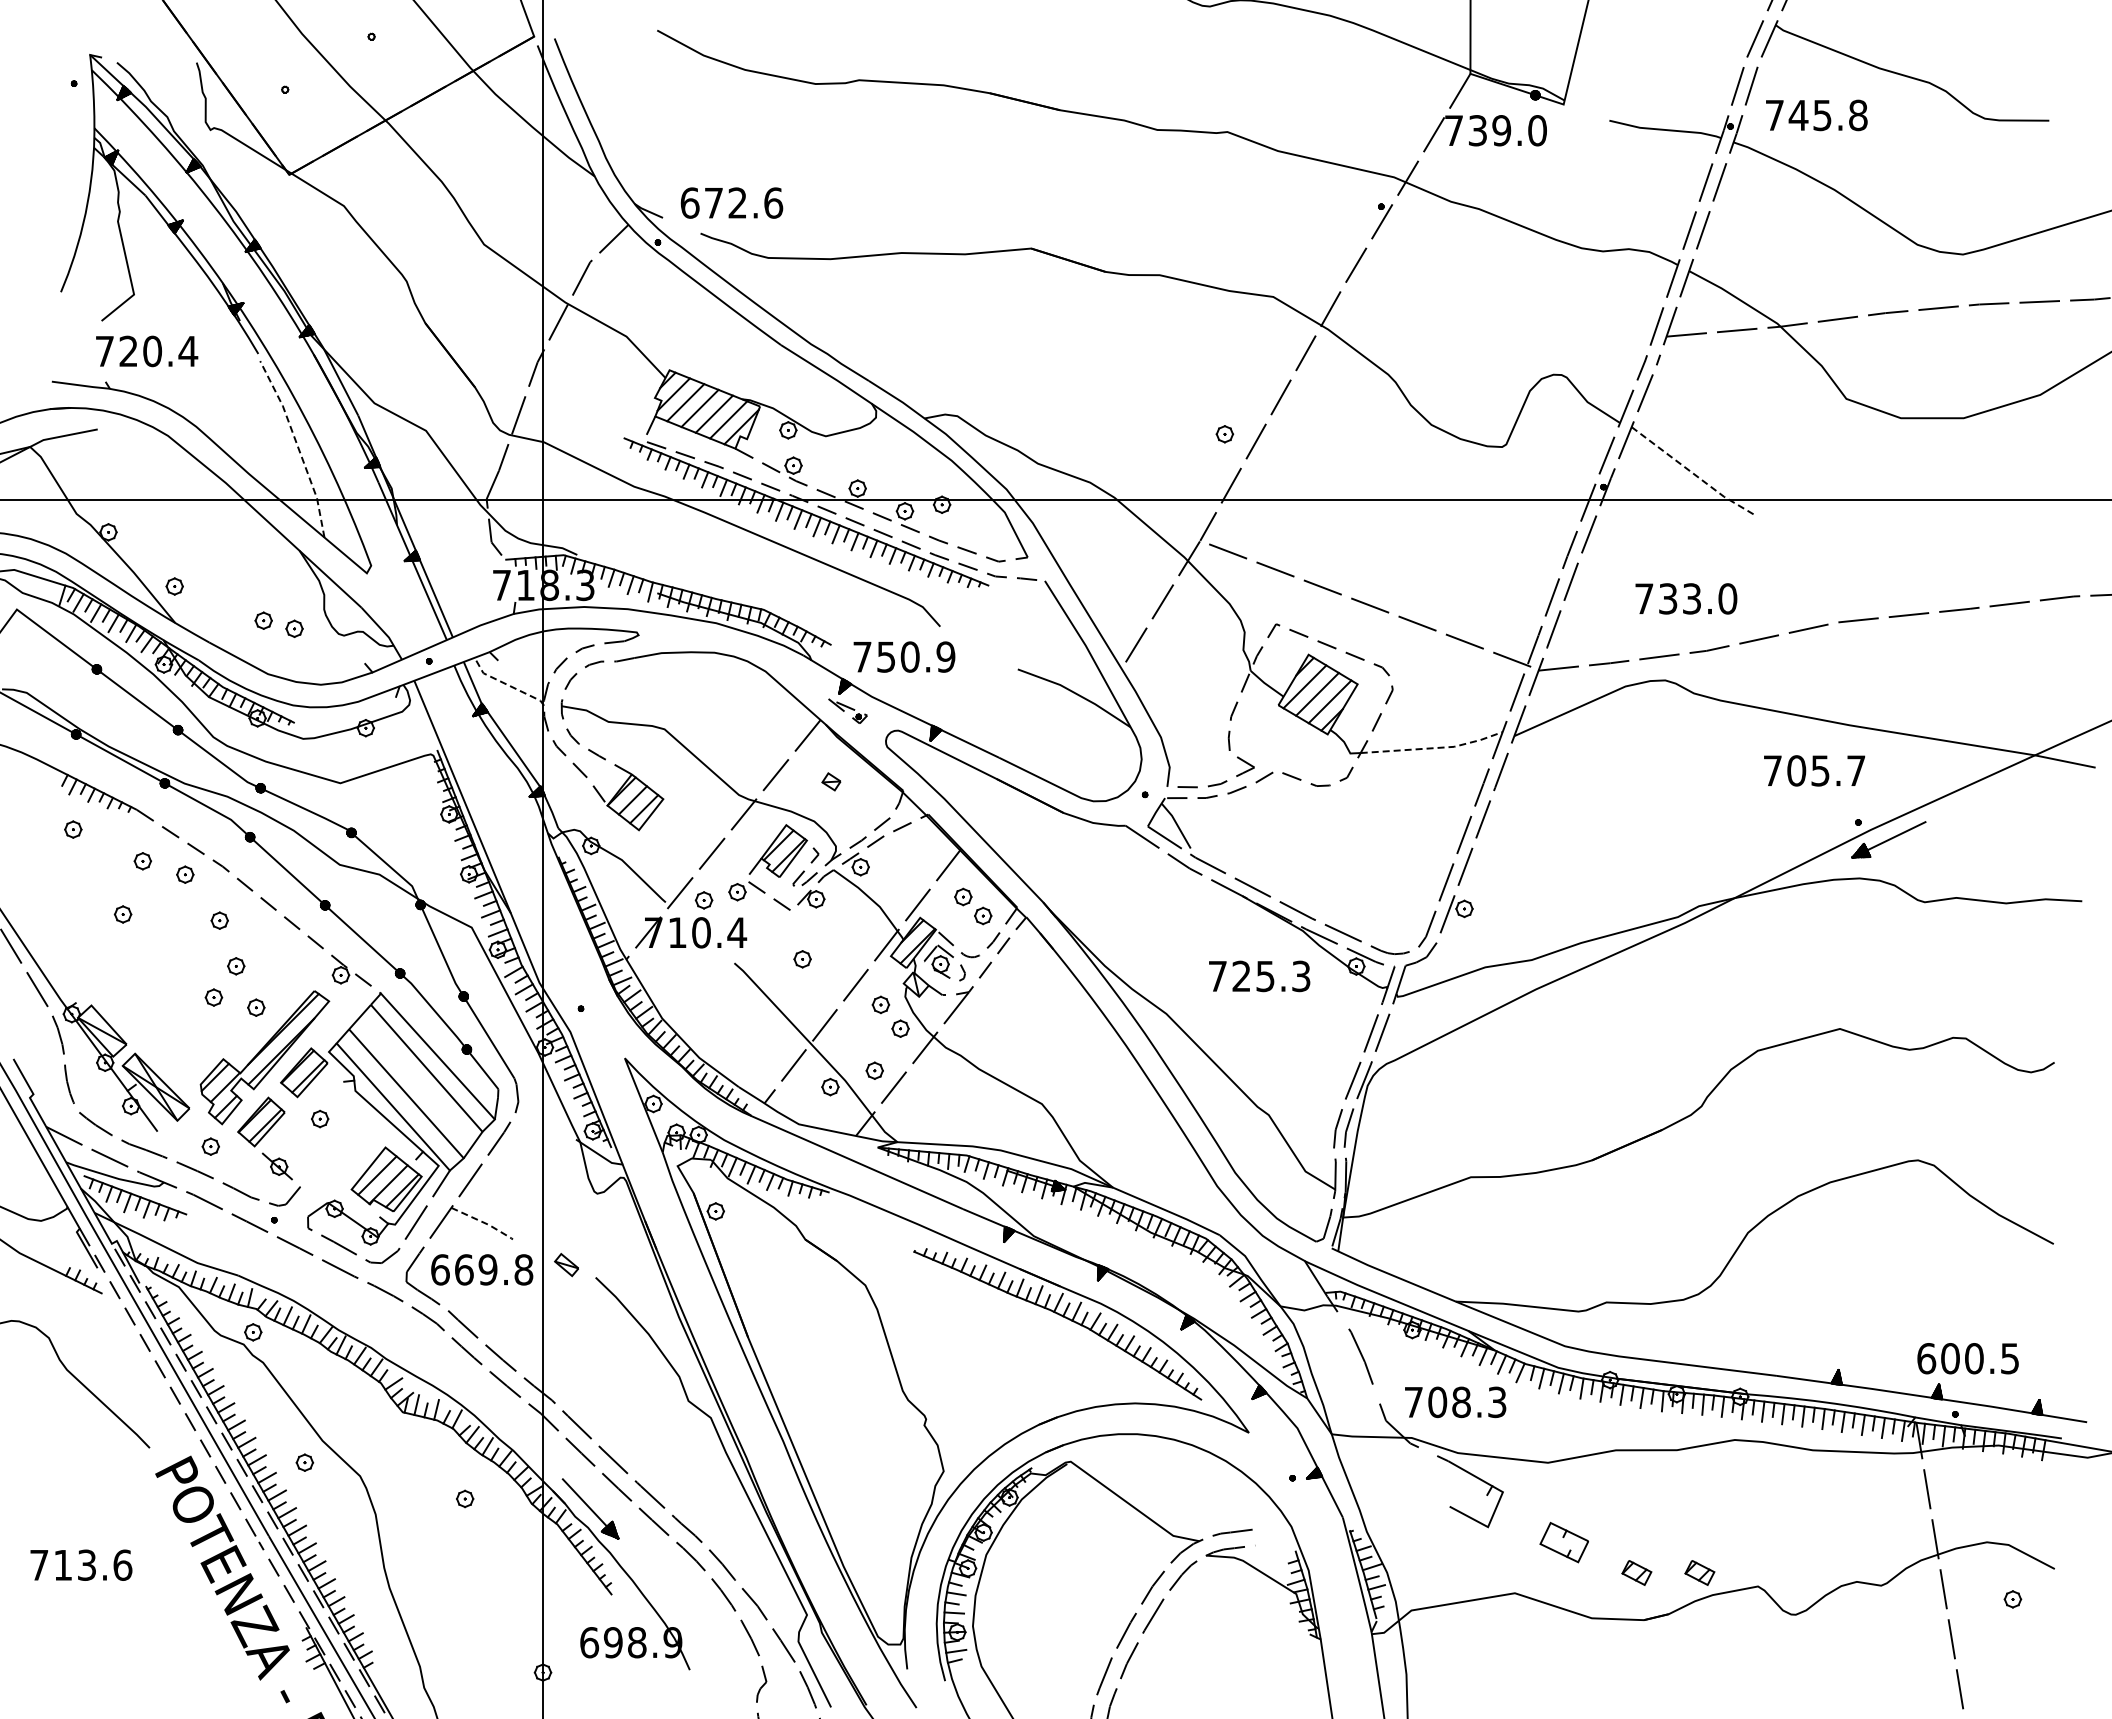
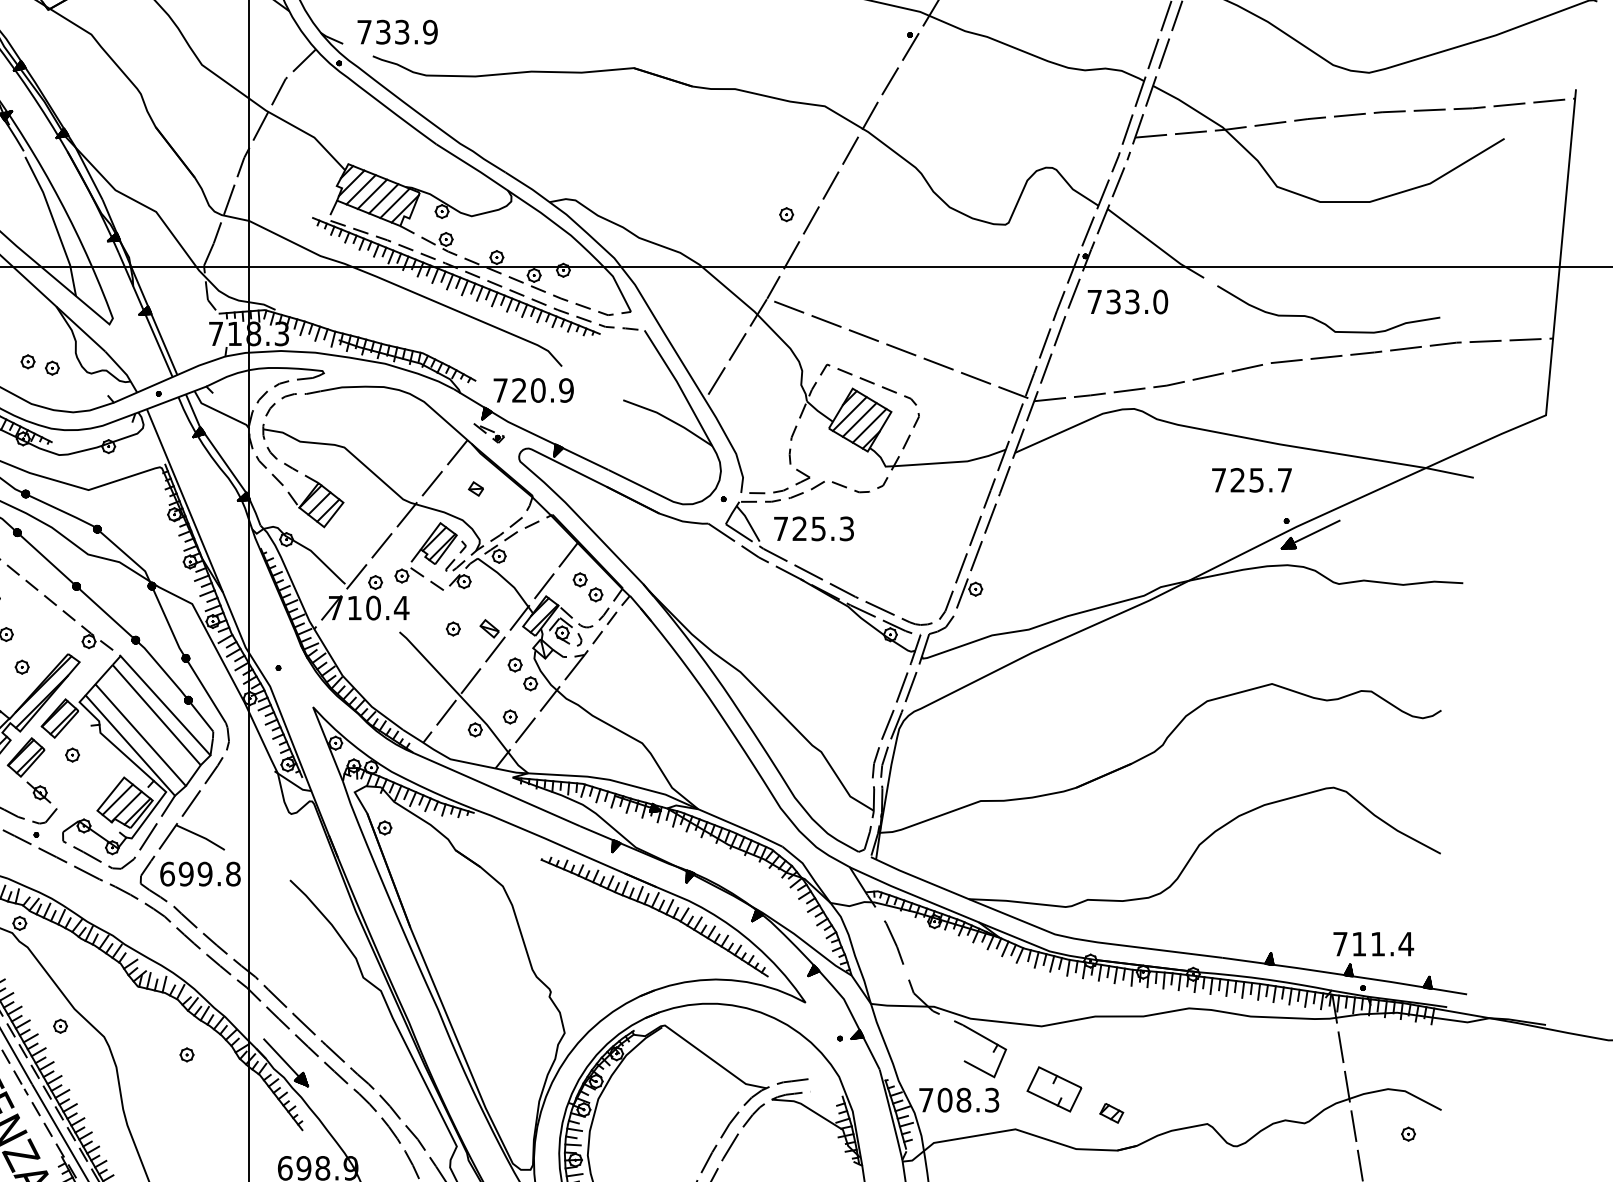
text: (731, 202) -> (397, 31), 672.6 -> 733.9
line: (298, 447) -> (55, 225), dashed -> solid
line: (1692, 472) -> (1155, 244), dashed -> solid
curve: (1904, 570) -> (1322, 322), added
text: (1686, 598) -> (1128, 301), moved
text: (885, 656) -> (518, 390), 750.9 -> 720.9
line: (506, 684) -> (219, 412), dashed -> solid
line: (1434, 748) -> (952, 462), dashed -> solid
text: (1796, 770) -> (1237, 480), 705.7 -> 725.7
text: (1259, 976) -> (813, 528), moved
line: (483, 1222) -> (201, 836), dashed -> solid
part: (566, 1265) -> (489, 629), moved
text: (463, 1269) -> (185, 873), 669.8 -> 699.8
text: (1968, 1358) -> (1373, 944), 600.5 -> 711.4
text: (1455, 1402) -> (959, 1100), moved
part: (1564, 1542) -> (1054, 1089), size x1.43
part: (1699, 1572) -> (1161, 1112), removed

